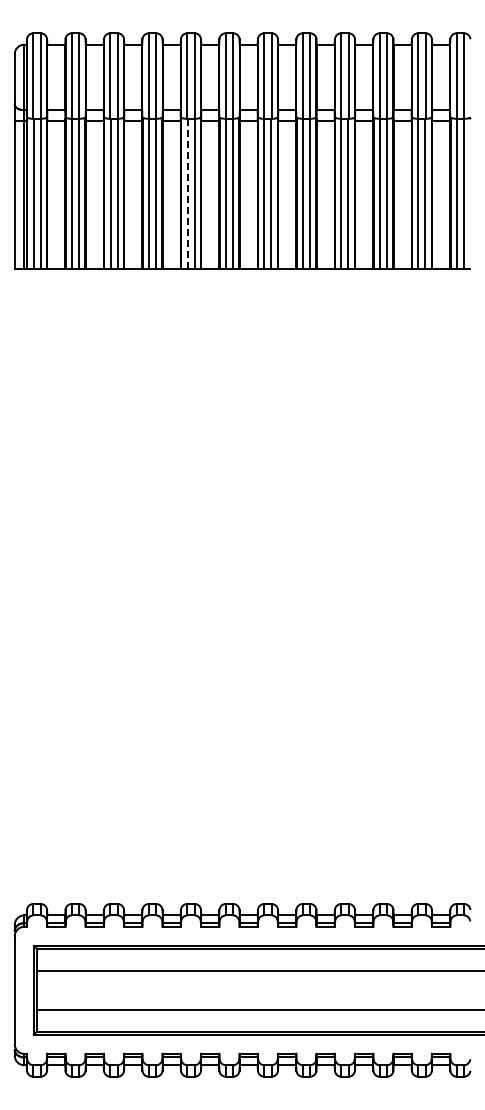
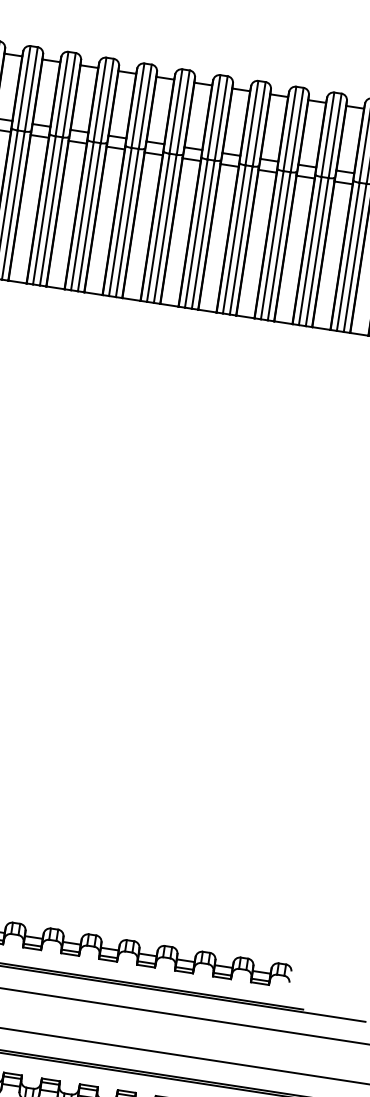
line: (187, 194) -> (120, 222), dashed -> solid

